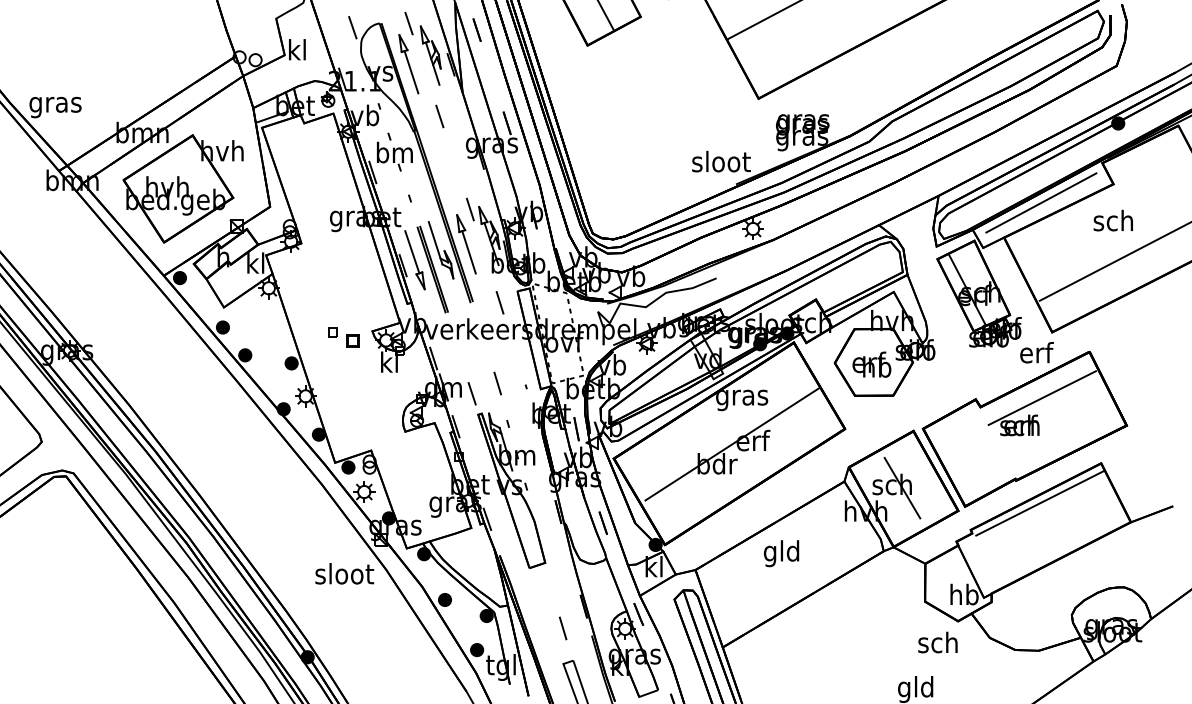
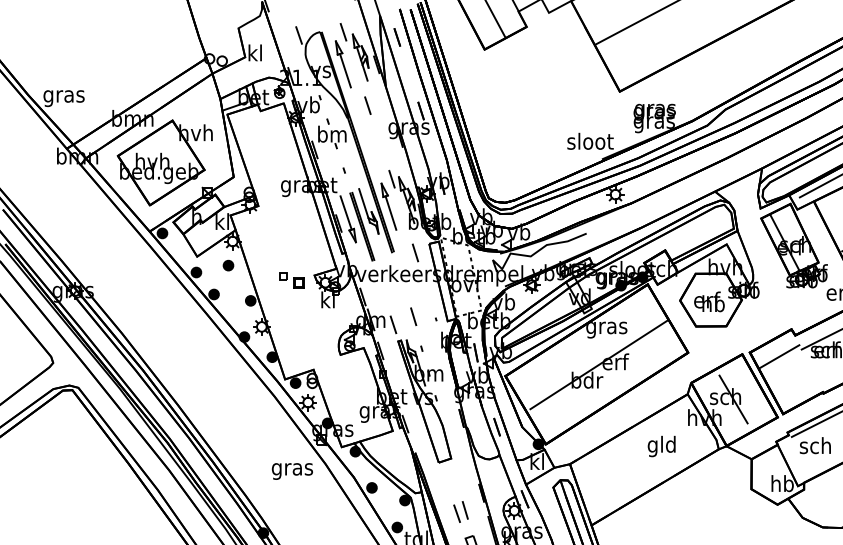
part: (263, 318) -> (228, 265), added
line: (960, 433) -> (779, 356), added
text: (781, 553) -> (661, 446), moved
text: (344, 576) -> (292, 469), sloot -> gras
line: (552, 632) -> (456, 513), added
text: (937, 642) -> (815, 445), moved

